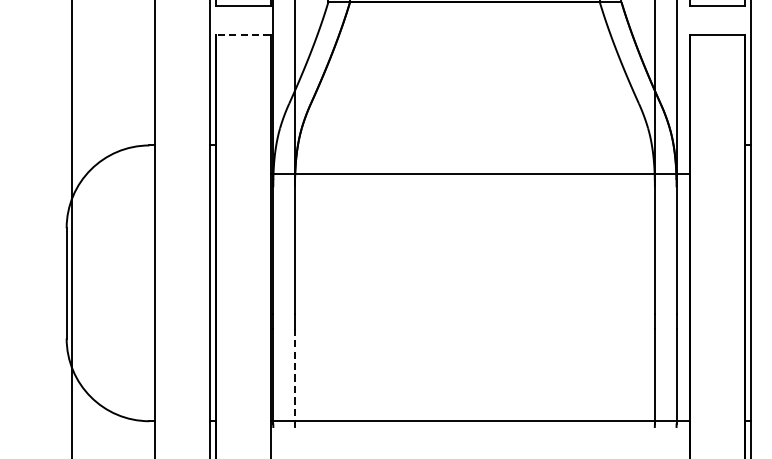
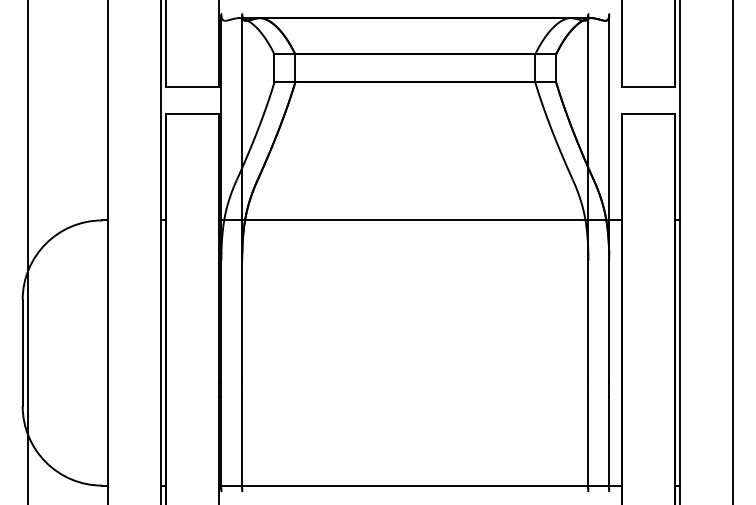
line: (243, 35) -> (192, 114), dashed -> solid
line: (479, 173) -> (419, 220), moved
line: (295, 376) -> (242, 442), dashed -> solid

